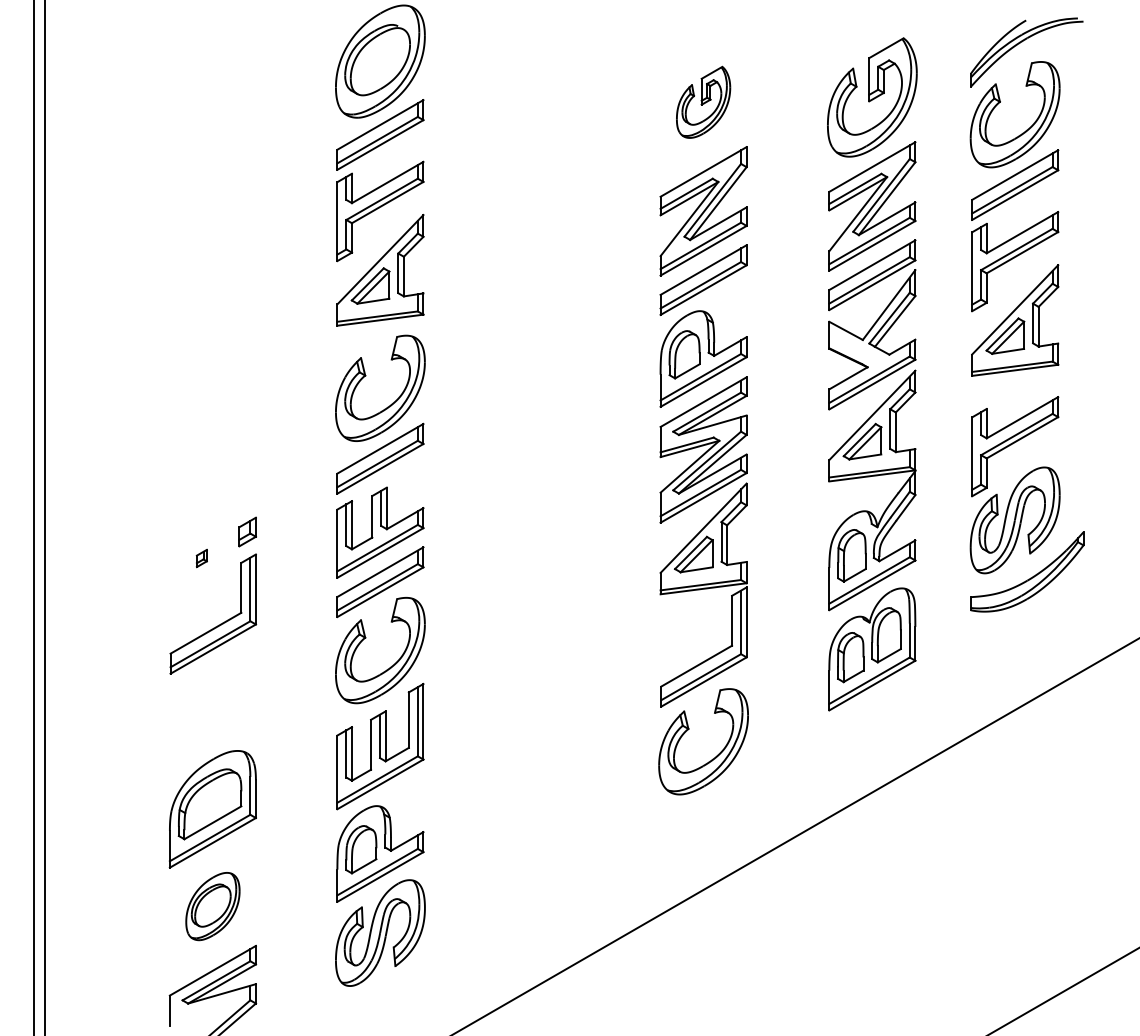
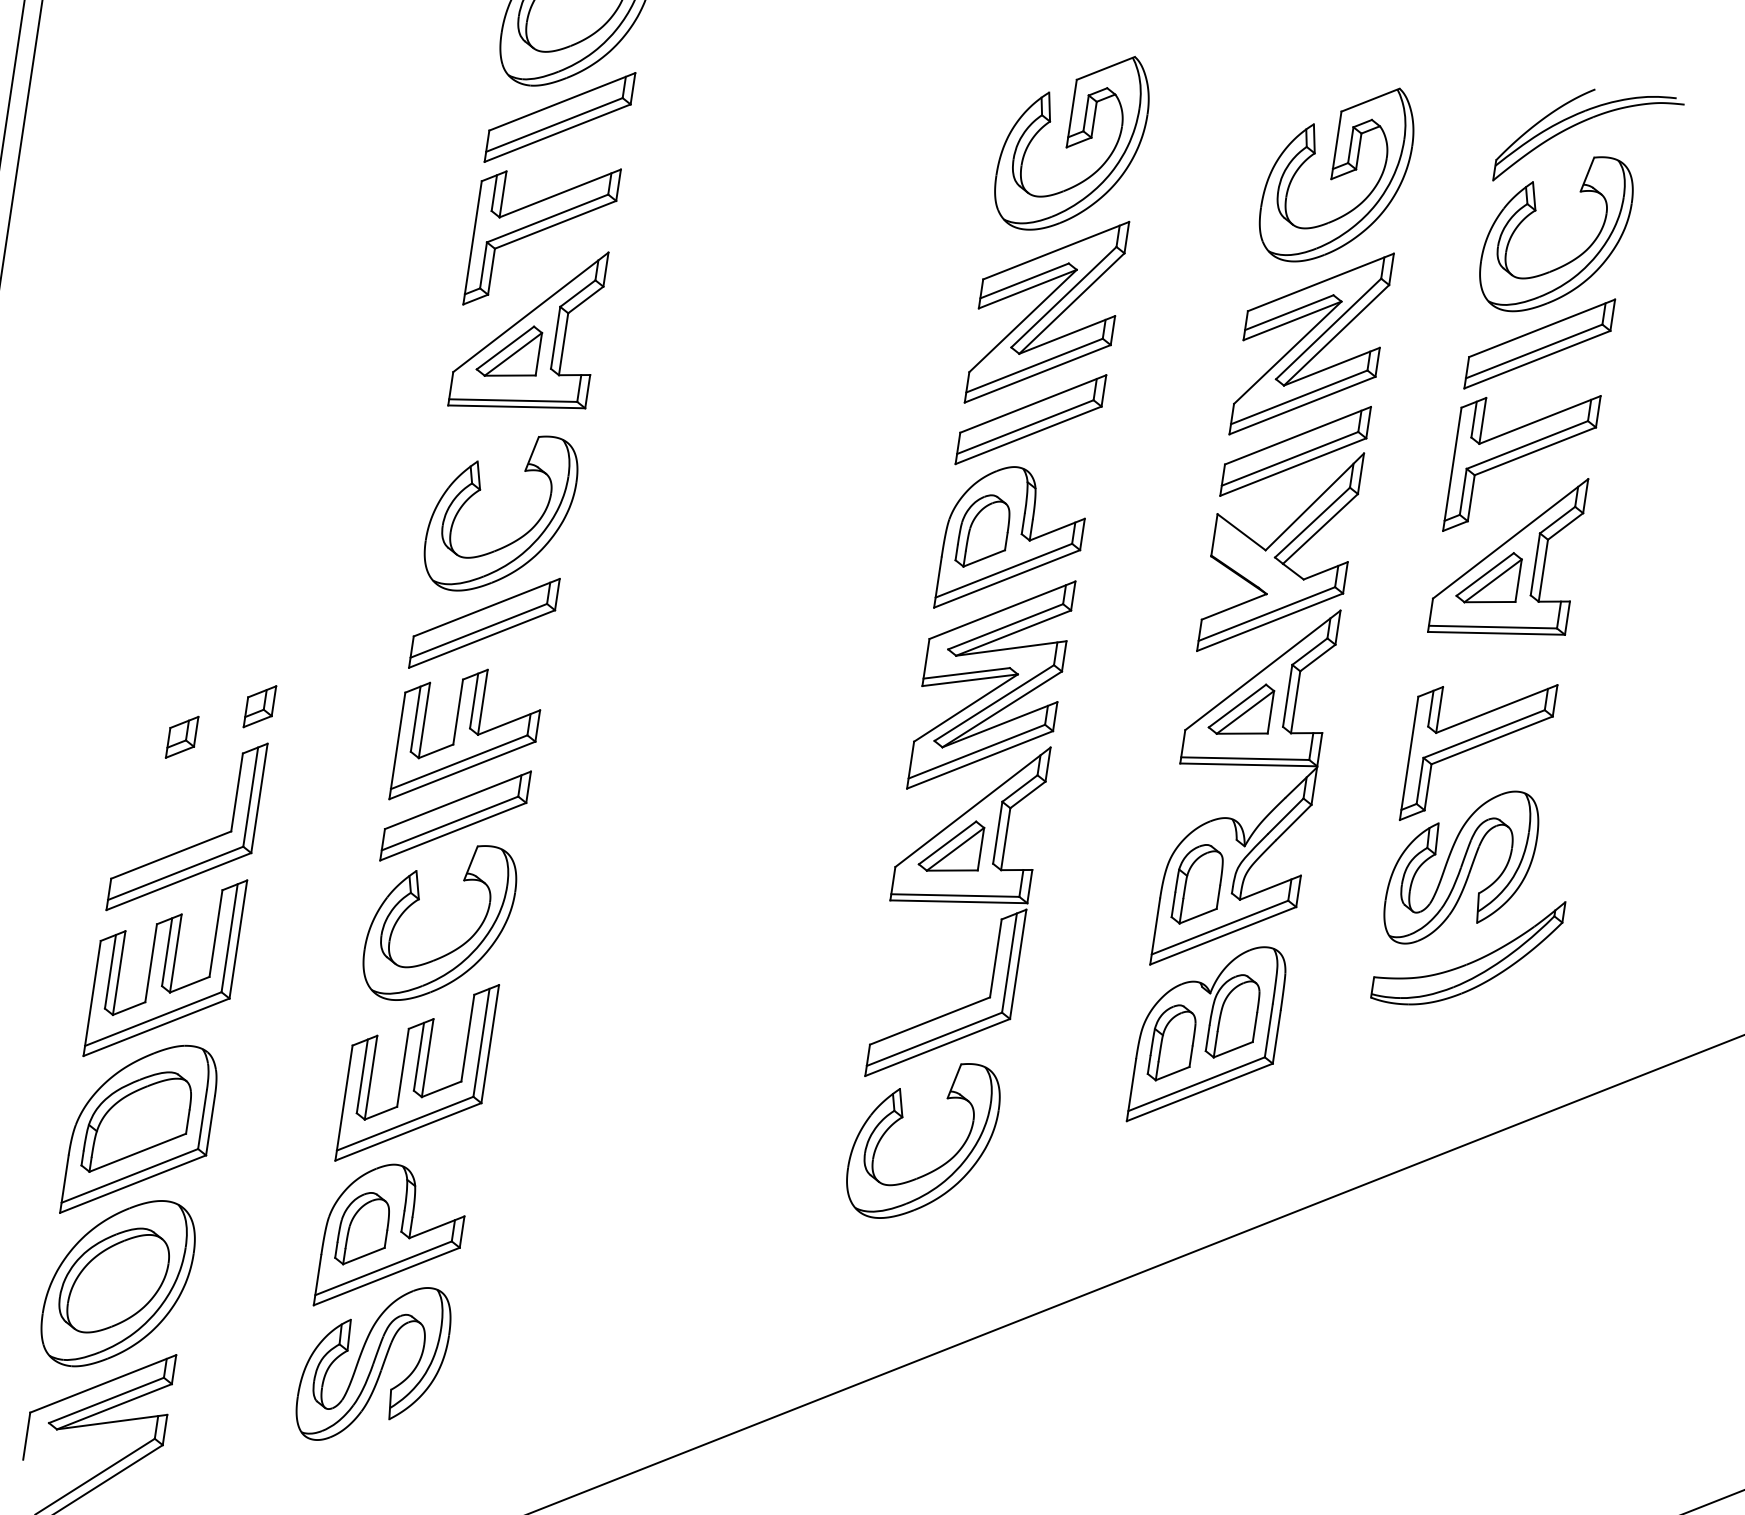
part: (703, 102) -> (1072, 142), size x1.67
part: (201, 558) -> (181, 737), size x1.67
part: (212, 704) -> (164, 967), added
part: (212, 906) -> (117, 1283), size x1.67

